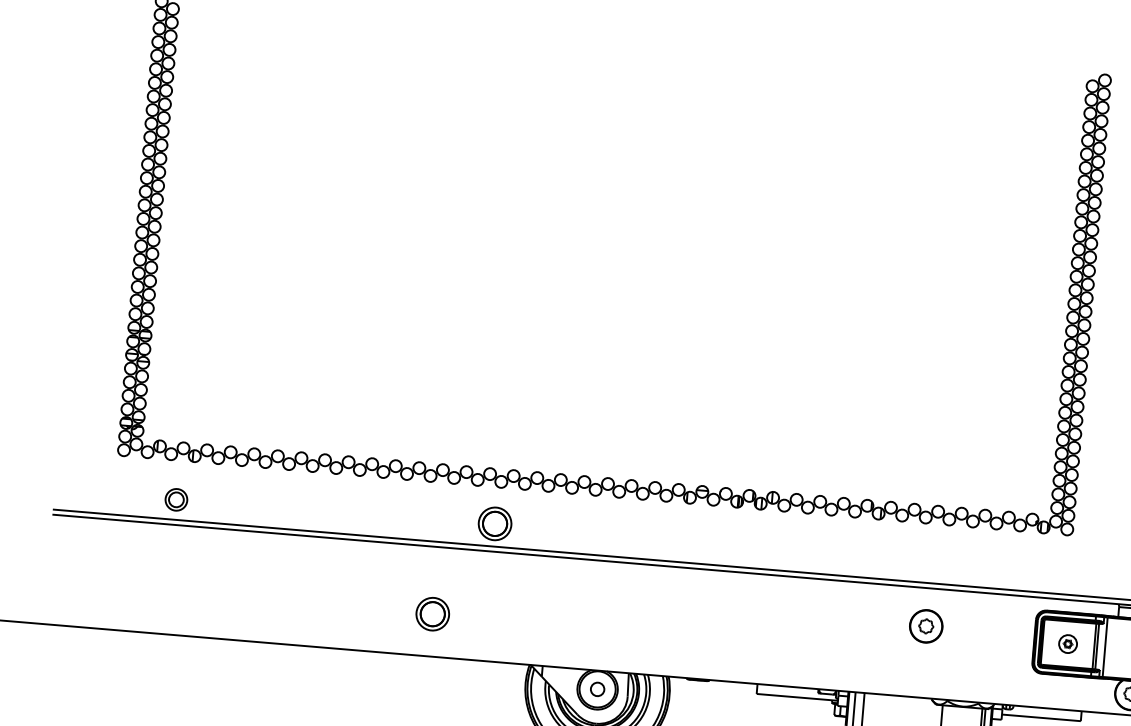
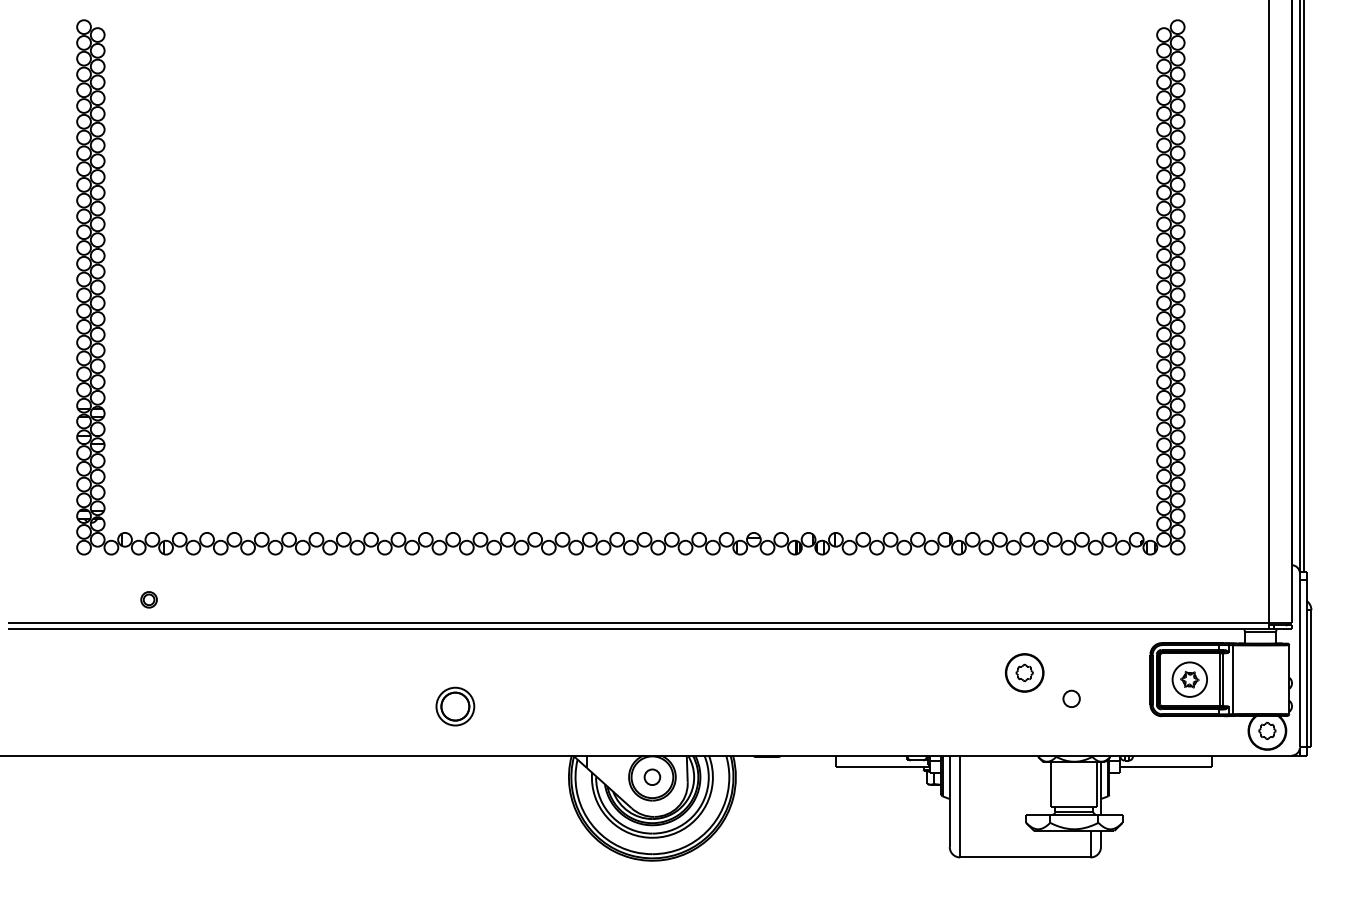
part: (175, 499) -> (148, 599), size x0.62
part: (495, 523) -> (518, 596), removed
part: (1067, 643) -> (1189, 679), size x1.67
part: (964, 651) -> (1071, 698), added

